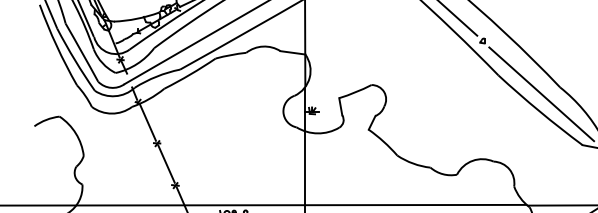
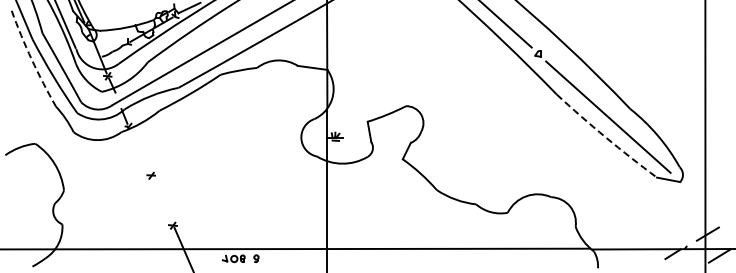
arc: (56, 45) -> (31, 59), solid -> dashed
arc: (539, 111) -> (605, 137), solid -> dashed
line: (148, 122) -> (140, 150), removed
line: (166, 164) -> (162, 200), removed

